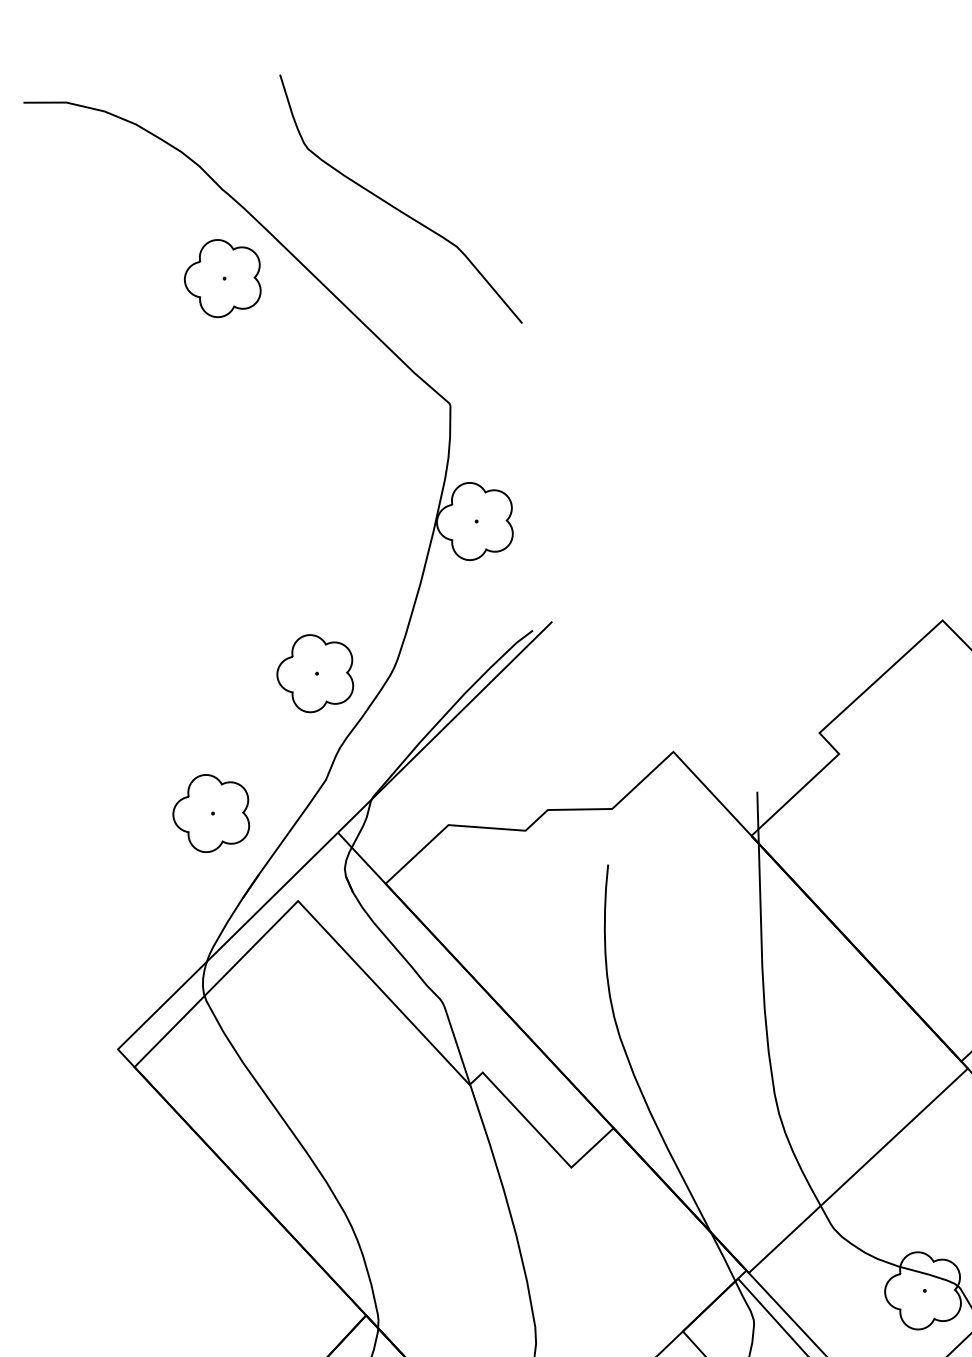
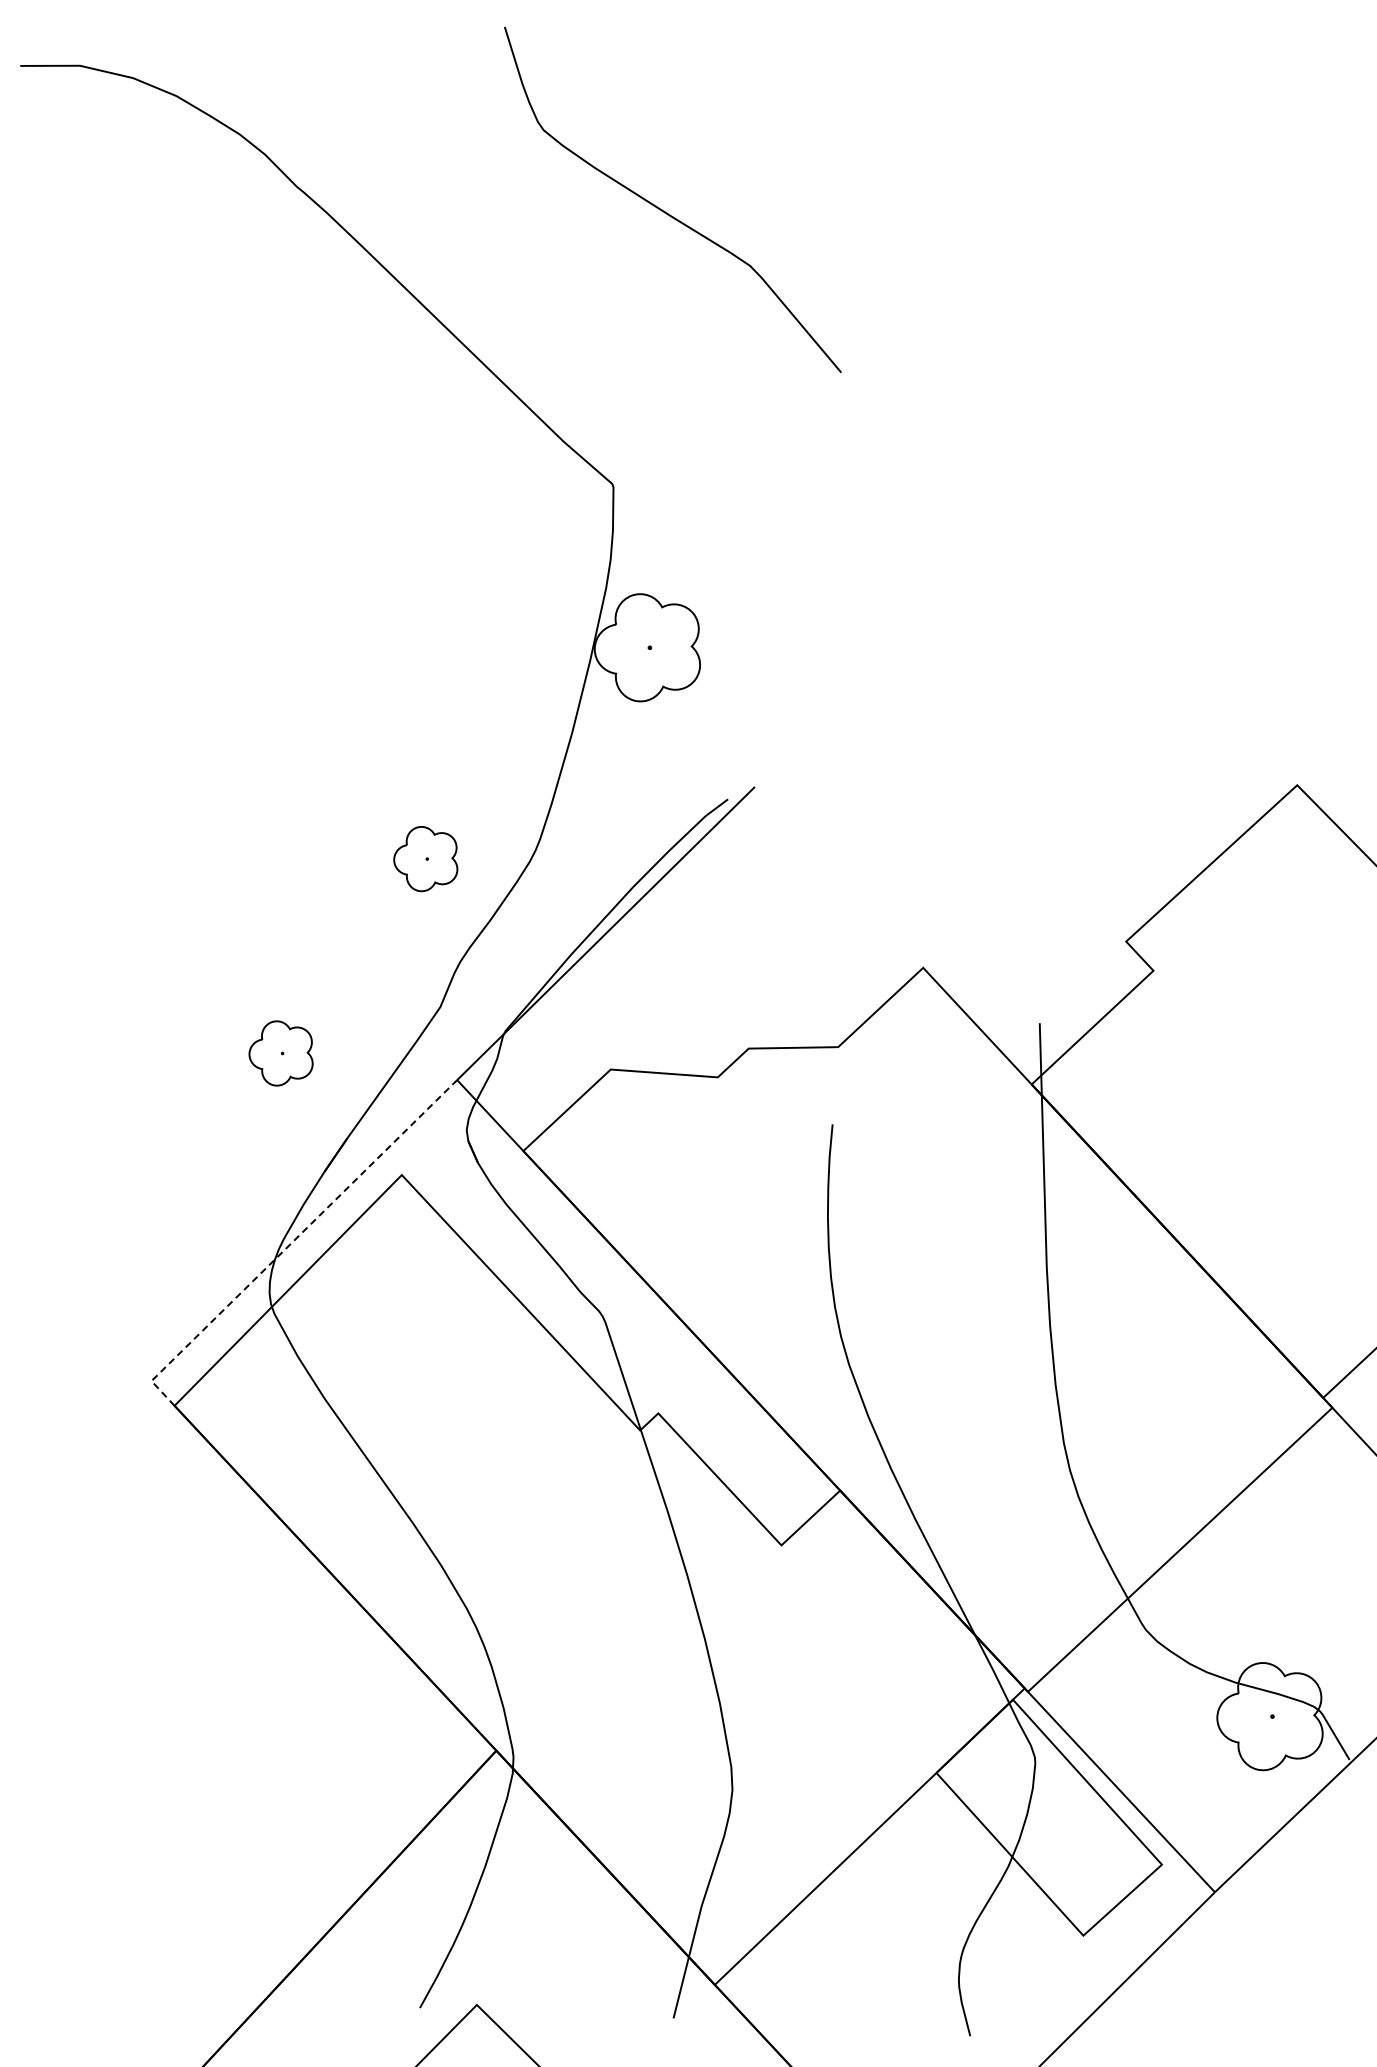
curve: (395, 207) -> (665, 211), moved
part: (222, 278) -> (296, 309), removed
part: (315, 673) -> (425, 858), size x0.6
part: (210, 813) -> (280, 1053), size x0.6
line: (218, 949) -> (291, 1242), solid -> dashed

